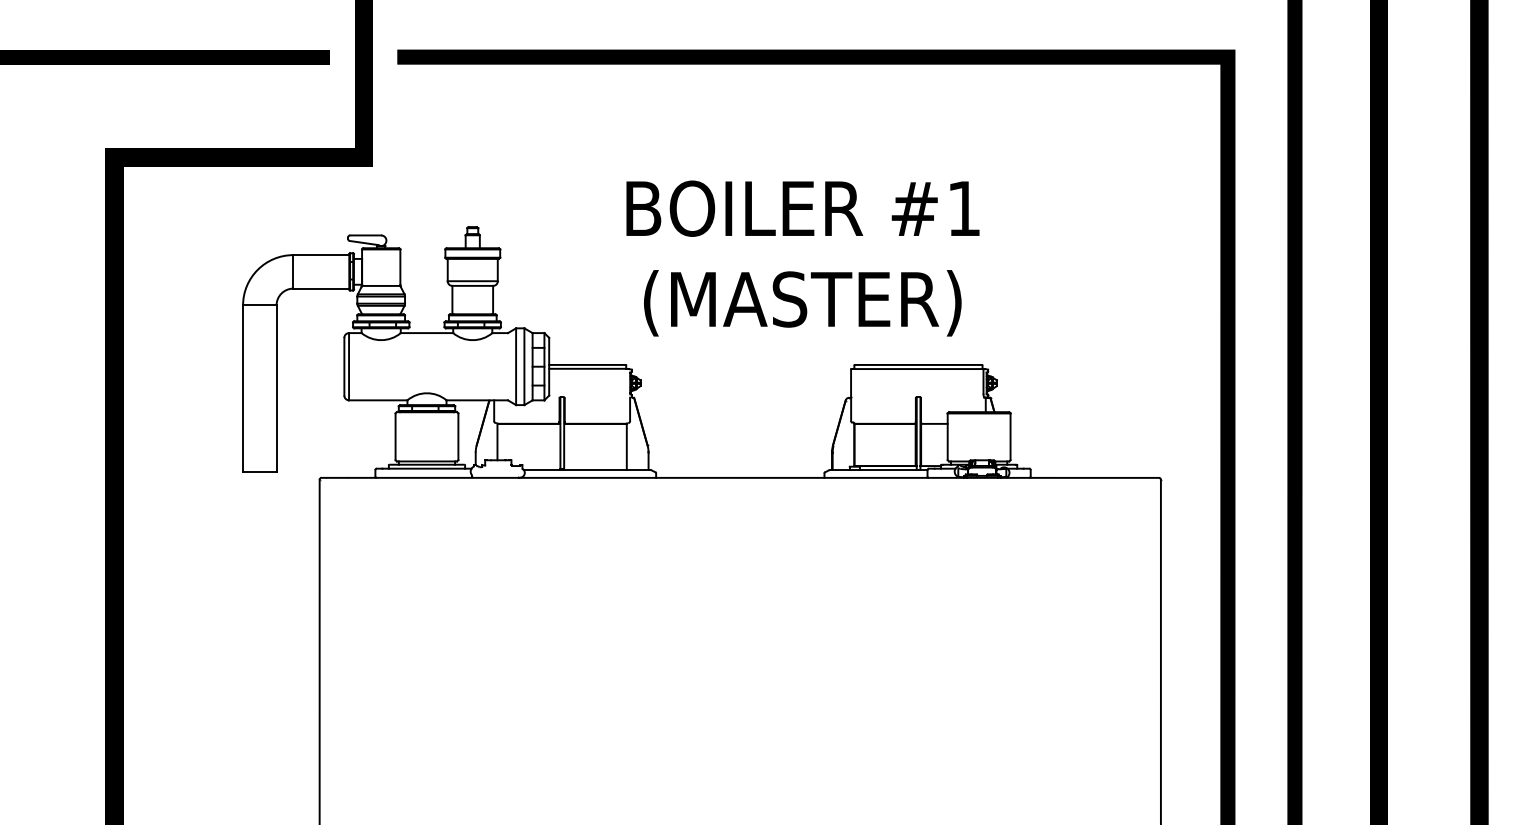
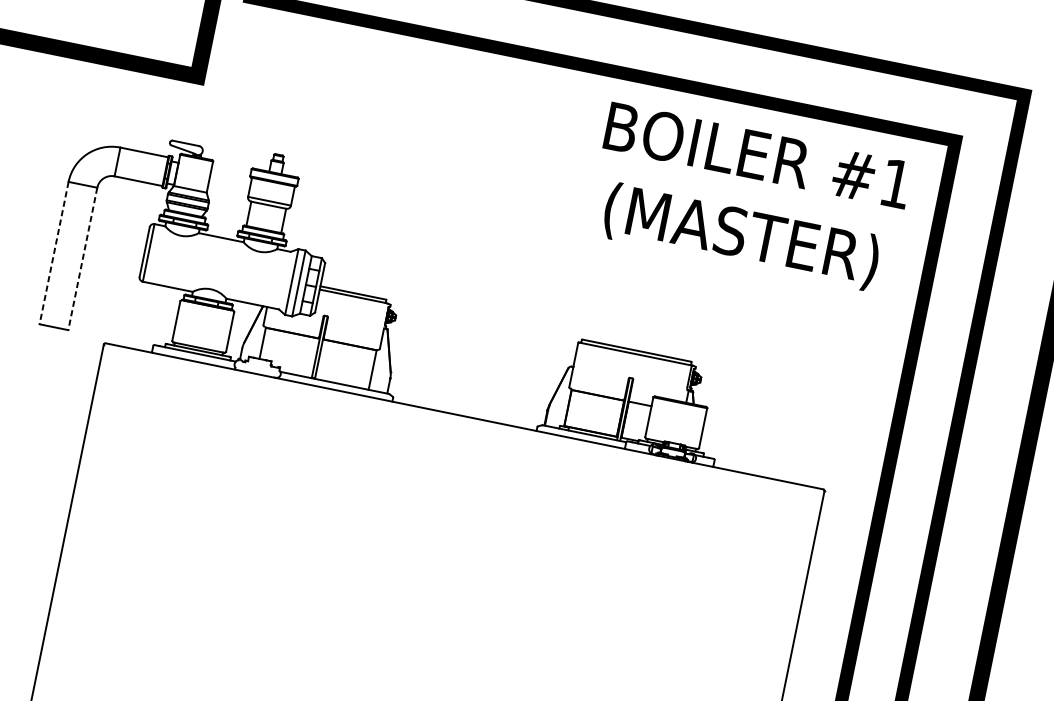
text: (802, 258) -> (749, 198), moved
line: (243, 389) -> (54, 254), solid -> dashed
line: (276, 389) -> (82, 259), solid -> dashed

